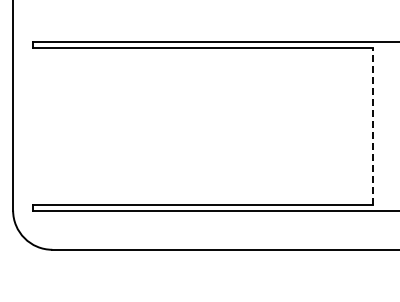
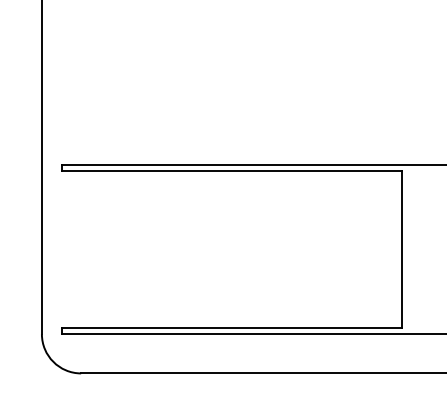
line: (373, 125) -> (402, 249), dashed -> solid

